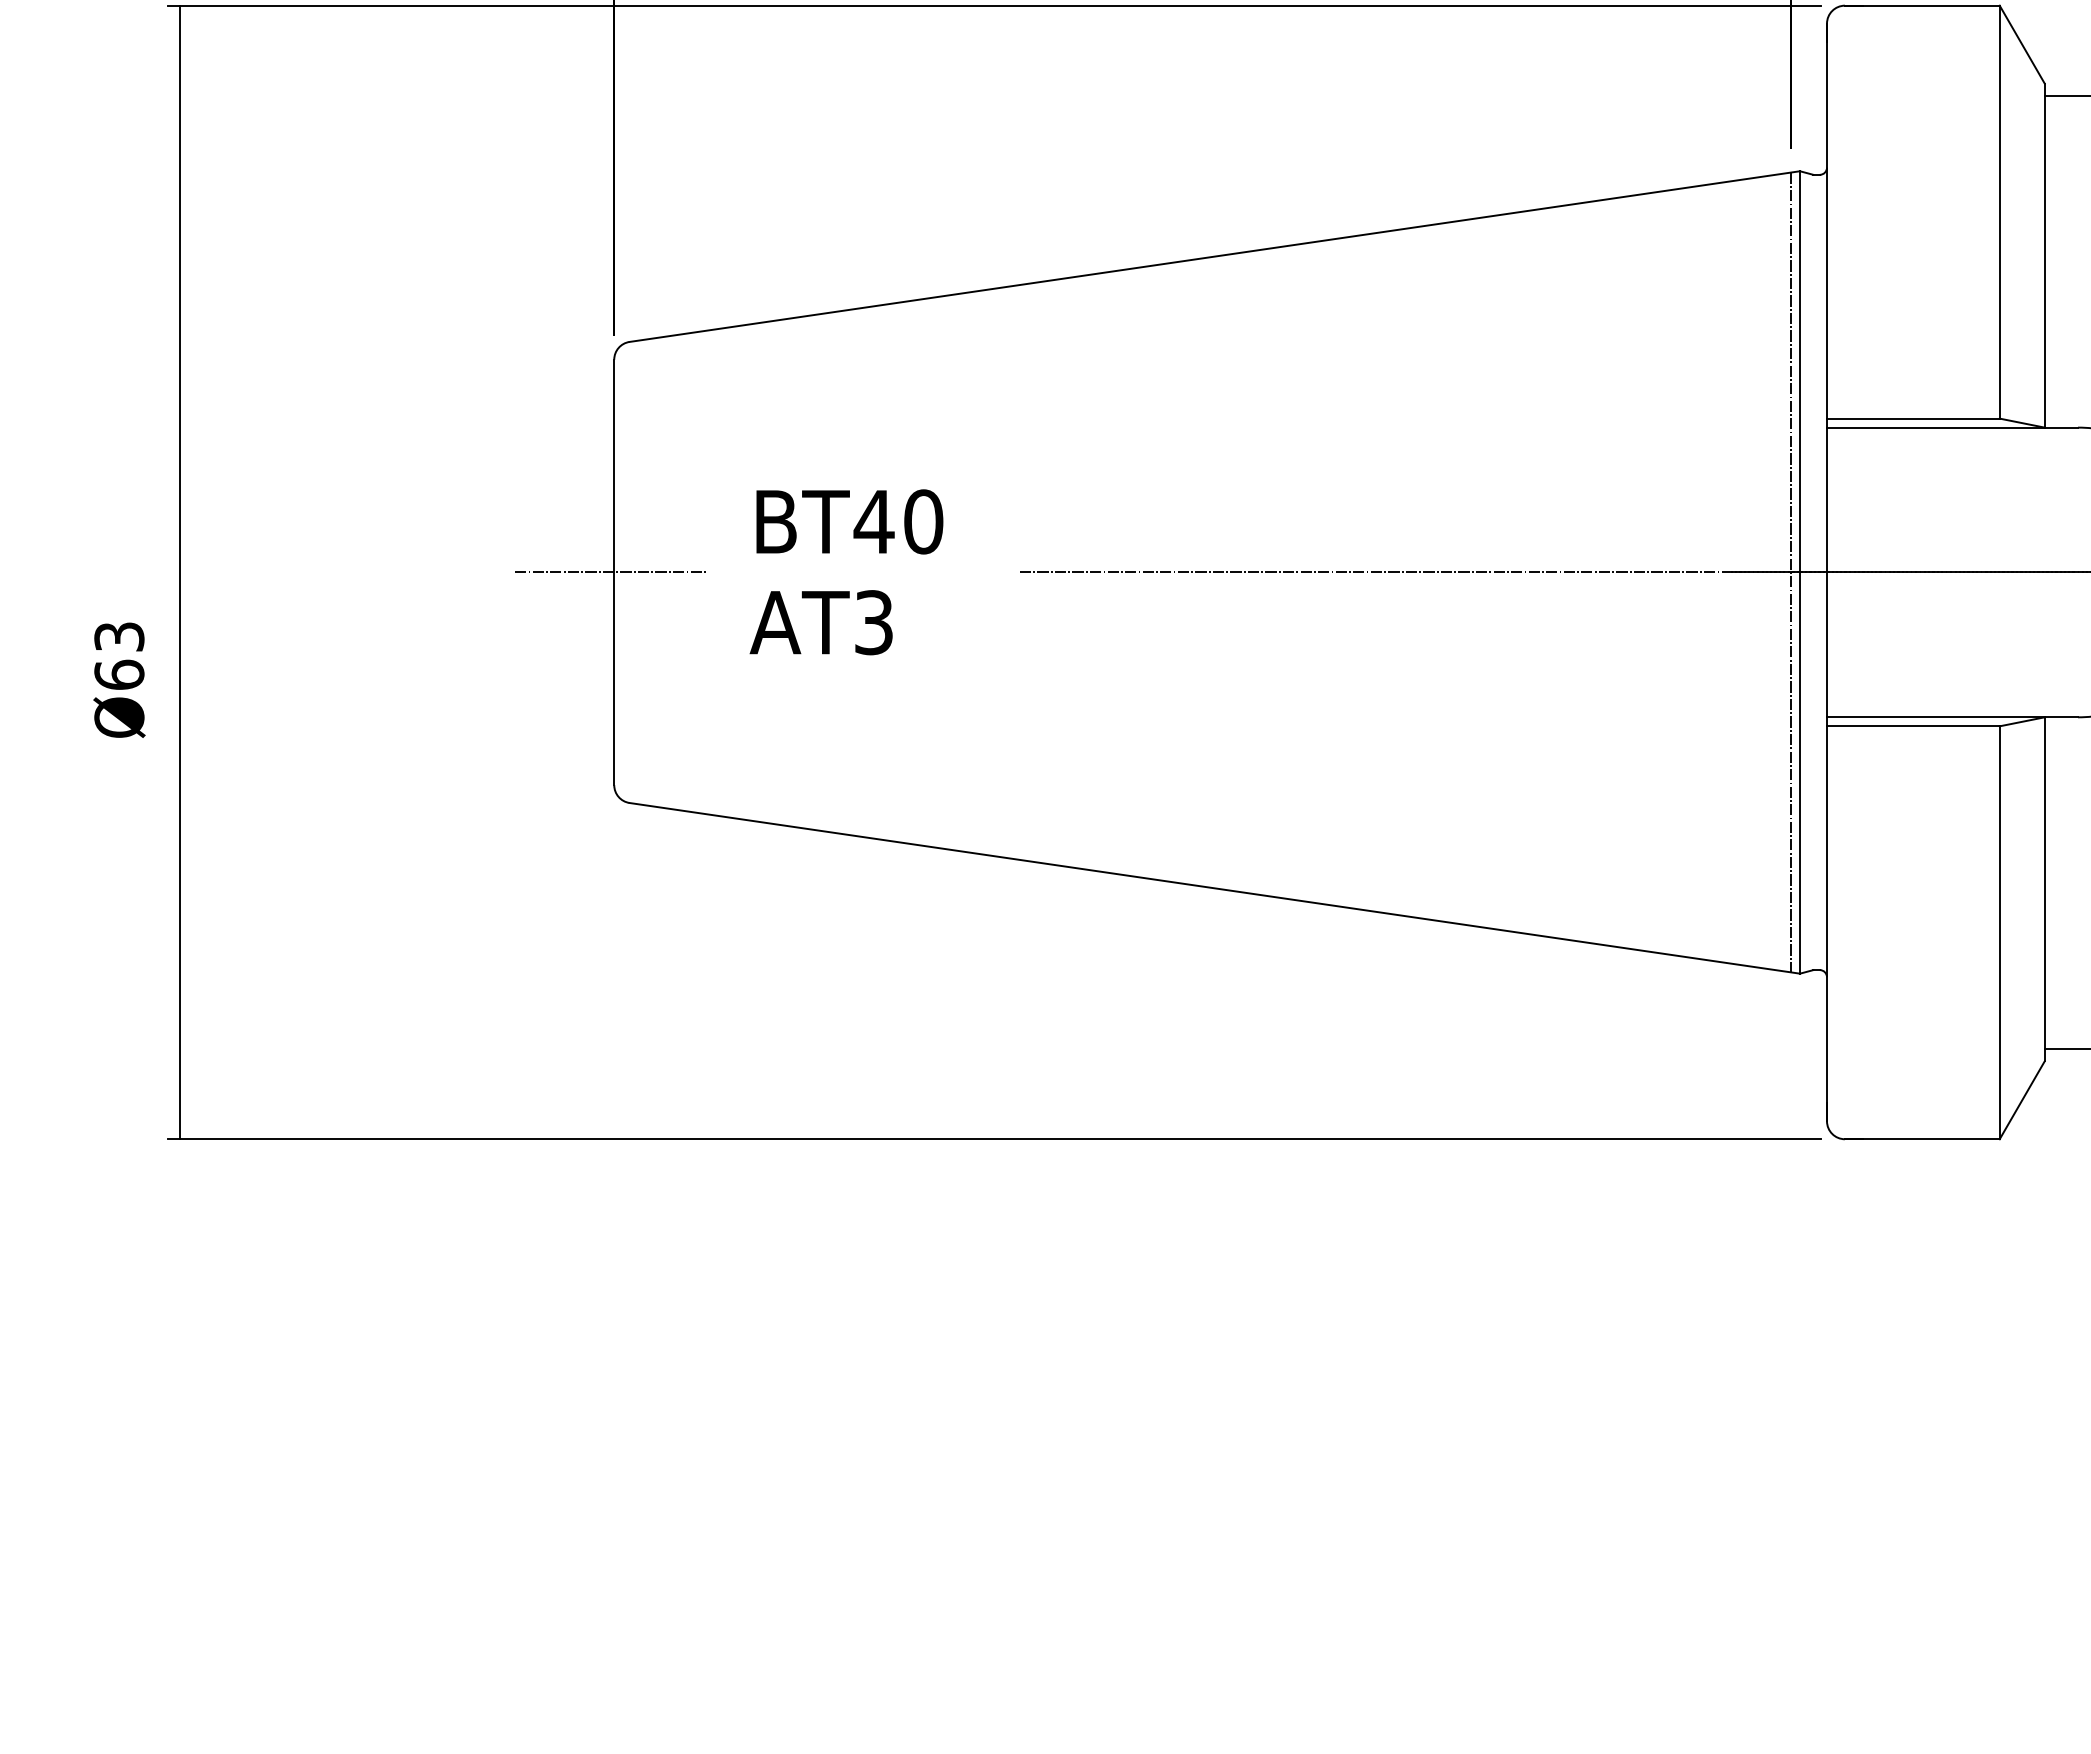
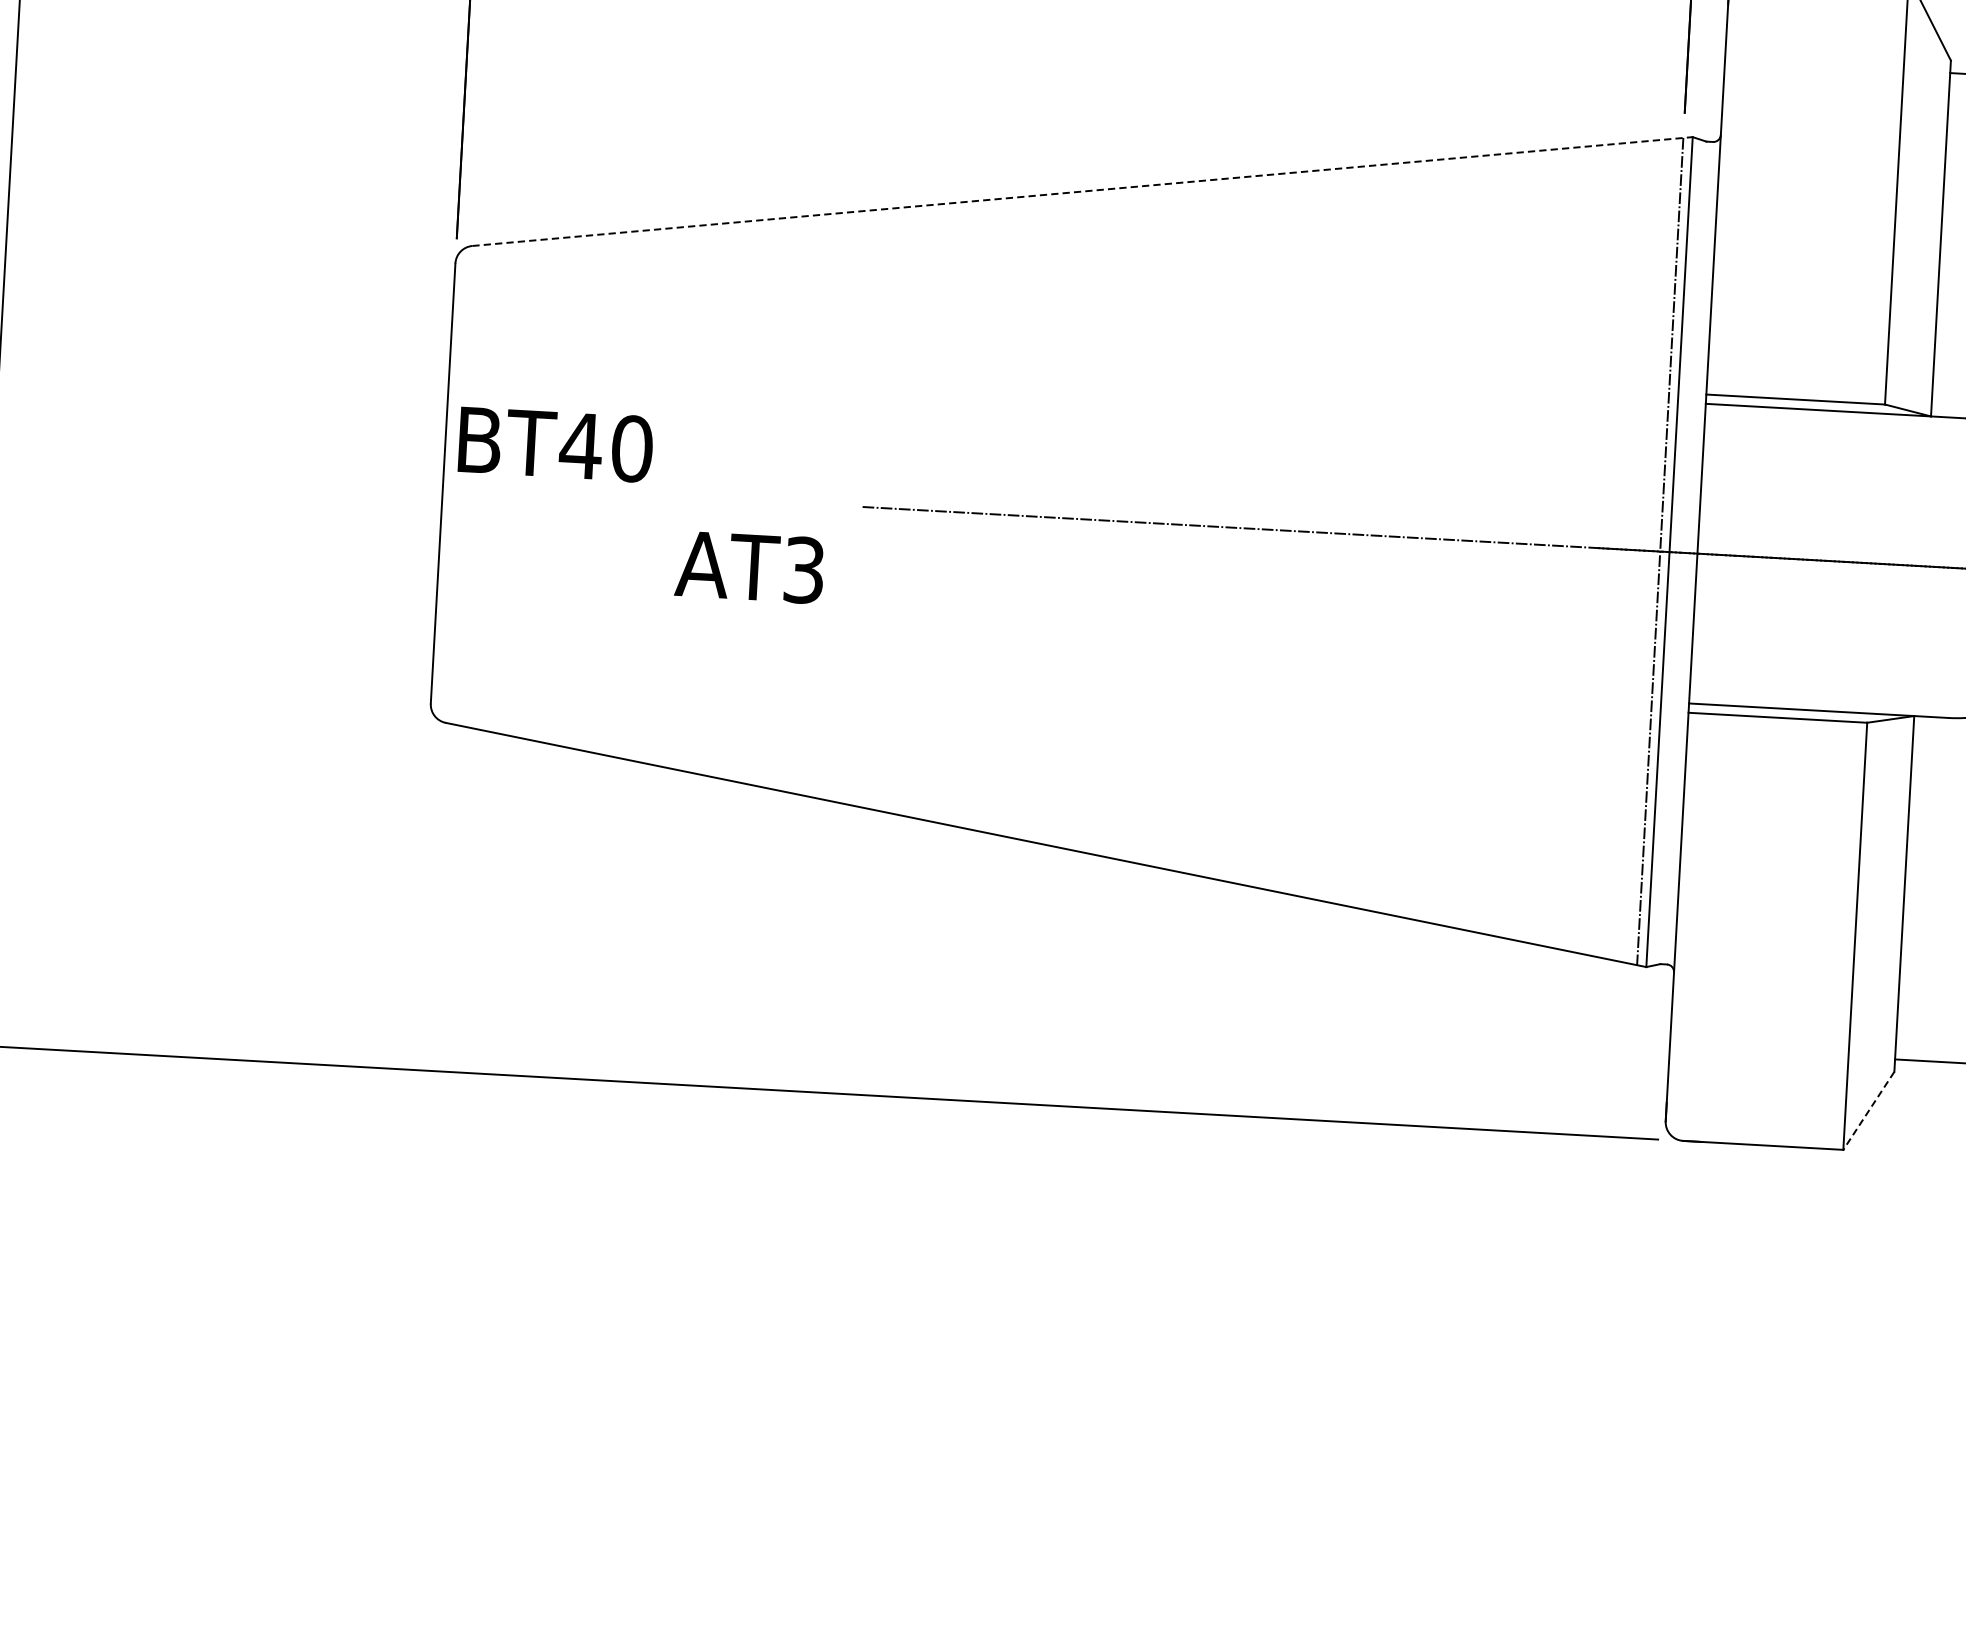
line: (1215, 256) -> (1083, 191), solid -> dashed
text: (849, 521) -> (555, 444), moved
line: (611, 572) -> (440, 483), removed
text: (820, 622) -> (748, 567), moved
line: (2022, 1100) -> (1869, 1111), solid -> dashed

